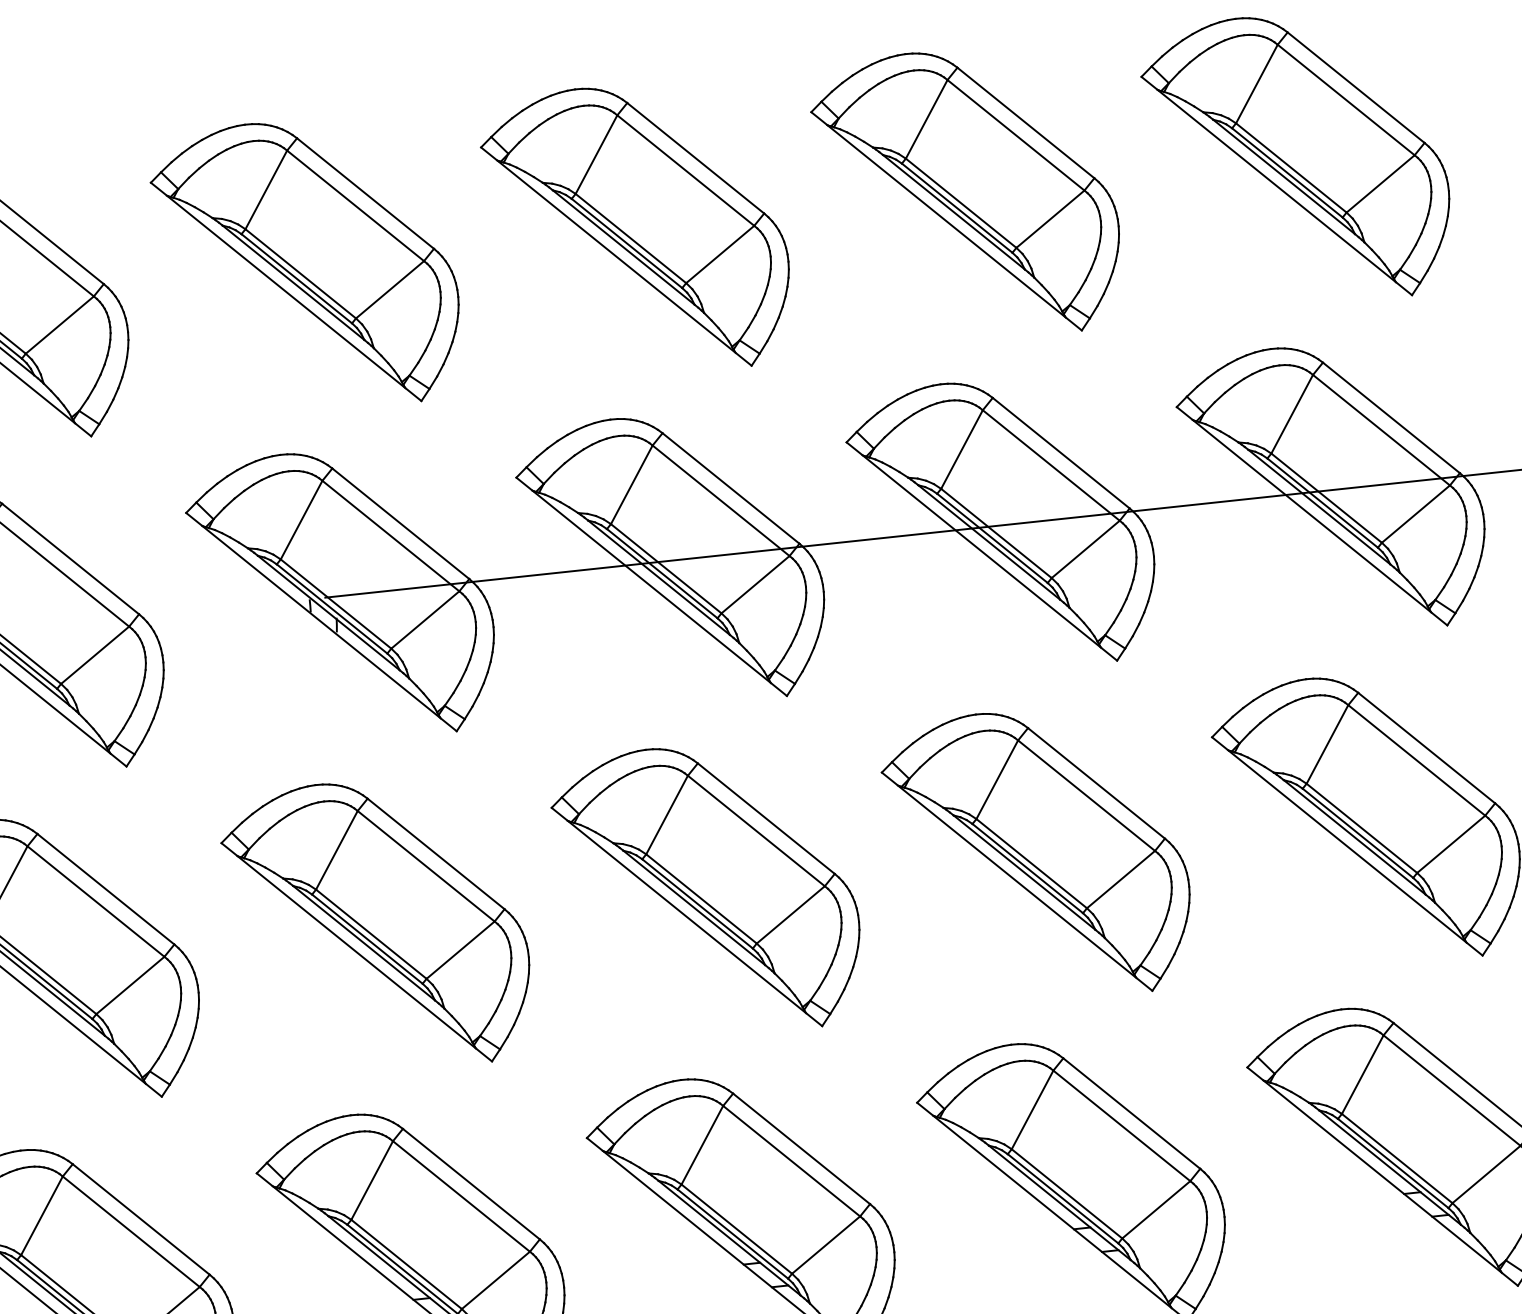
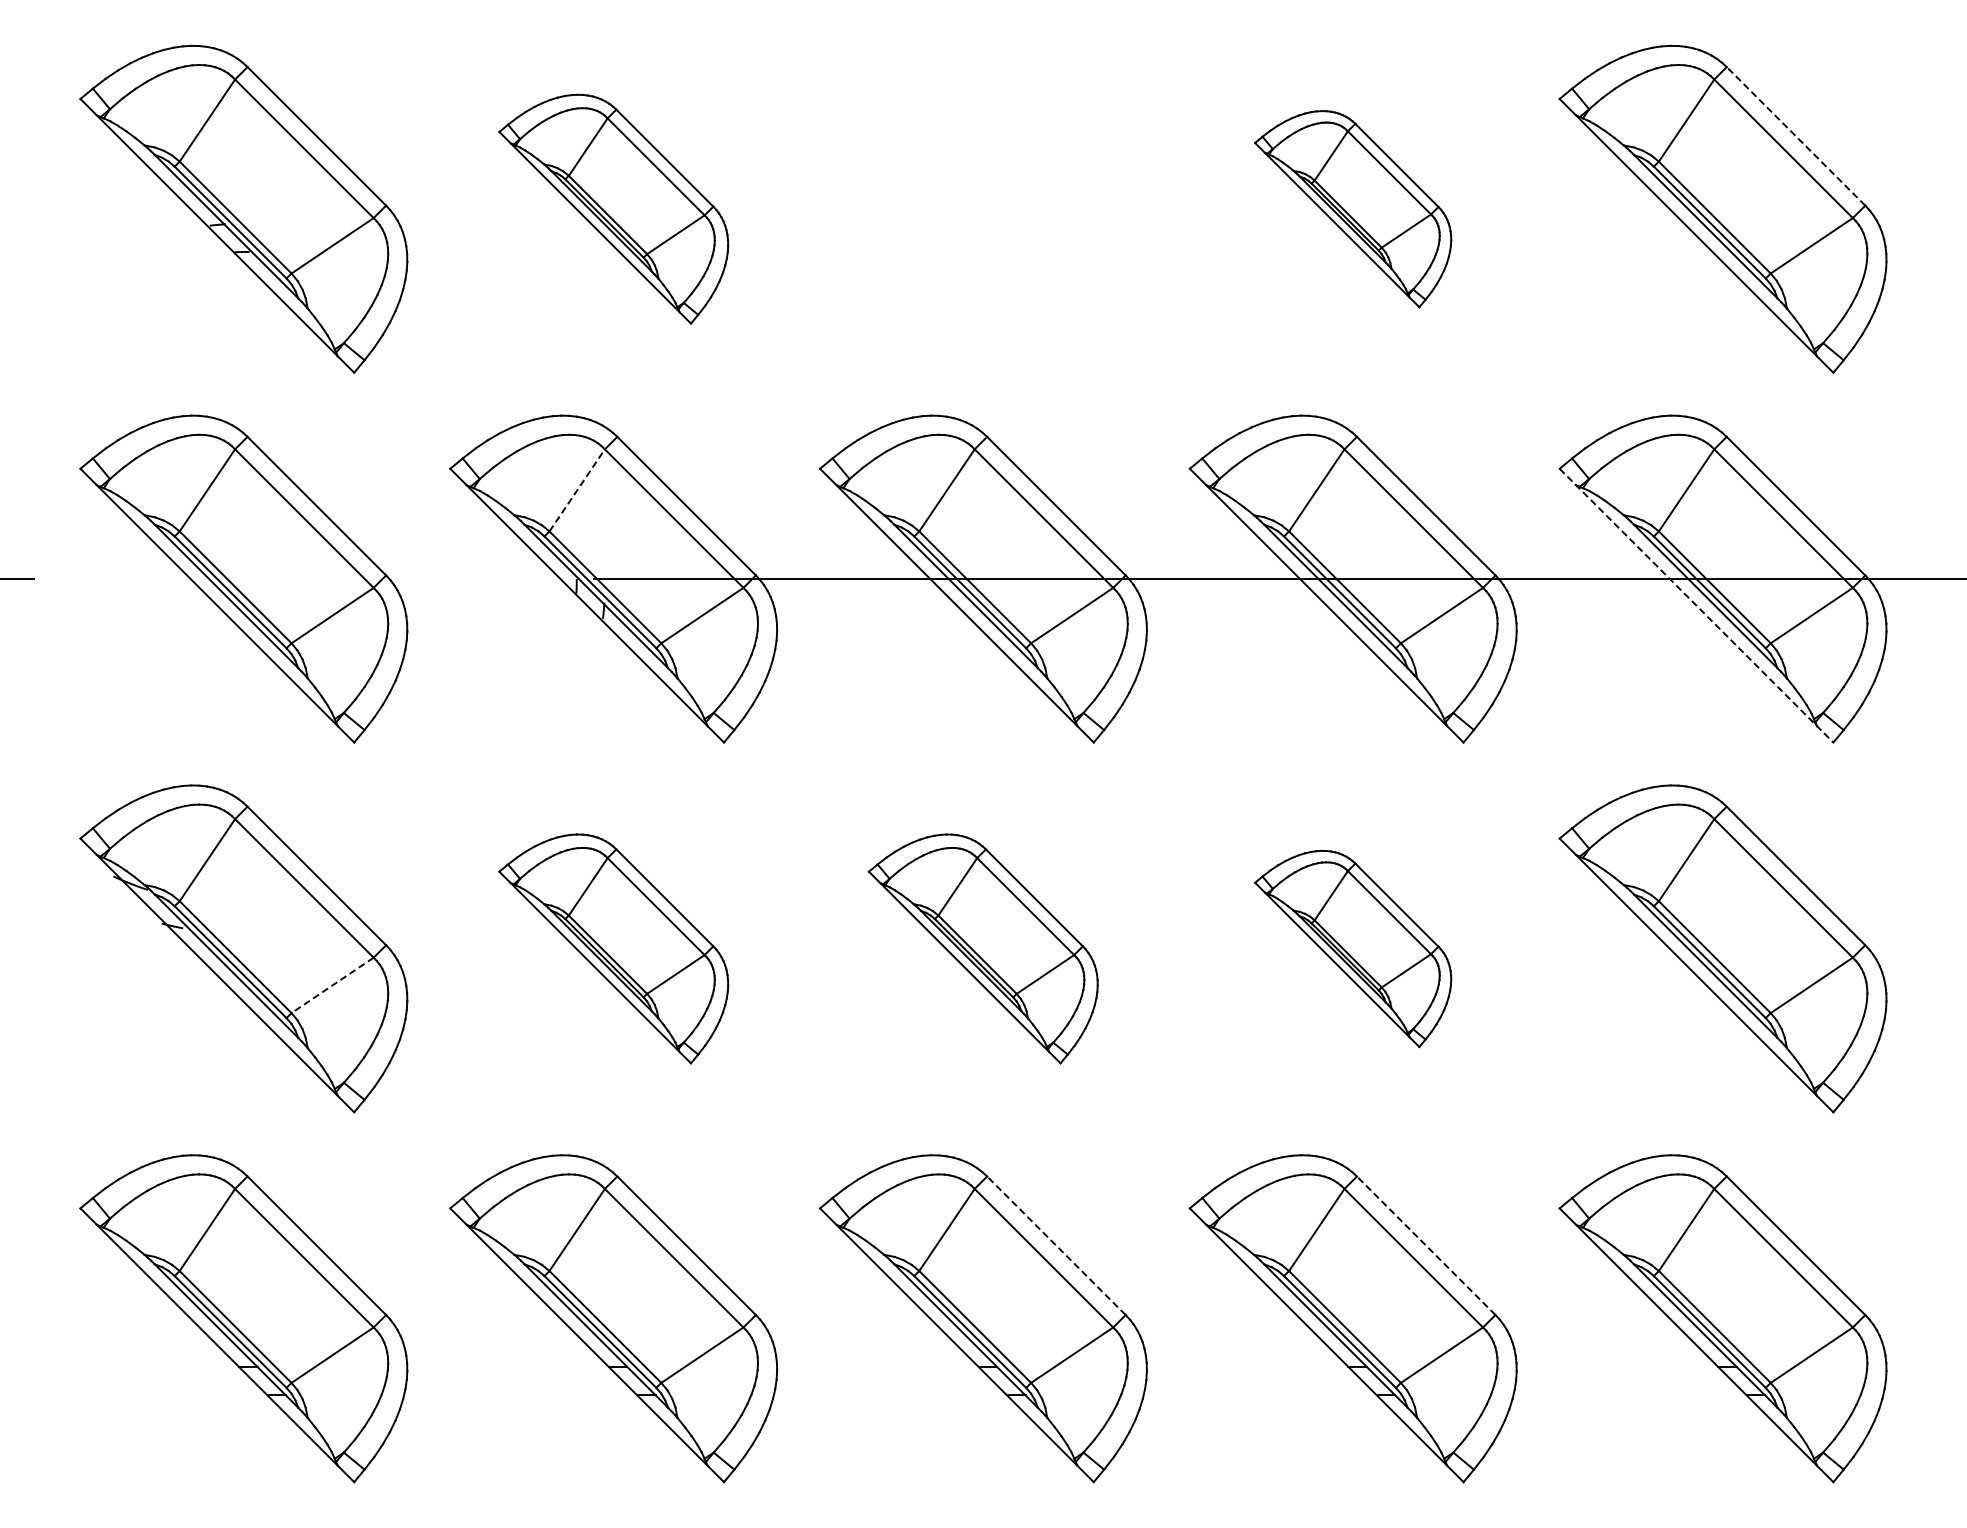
line: (1356, 87) -> (1796, 136), solid -> dashed
part: (966, 194) -> (1352, 208), size x0.6
part: (637, 229) -> (983, 208), removed
part: (307, 264) -> (613, 208), size x0.7
line: (1312, 516) -> (1696, 605), solid -> dashed
line: (301, 520) -> (577, 490), solid -> dashed
part: (1037, 855) -> (1352, 948), size x0.6
part: (707, 890) -> (982, 948), size x0.7
part: (377, 925) -> (613, 948), size x0.7
line: (130, 985) -> (332, 985), solid -> dashed
line: (1132, 1113) -> (1426, 1245), solid -> dashed
line: (801, 1148) -> (1056, 1245), solid -> dashed

